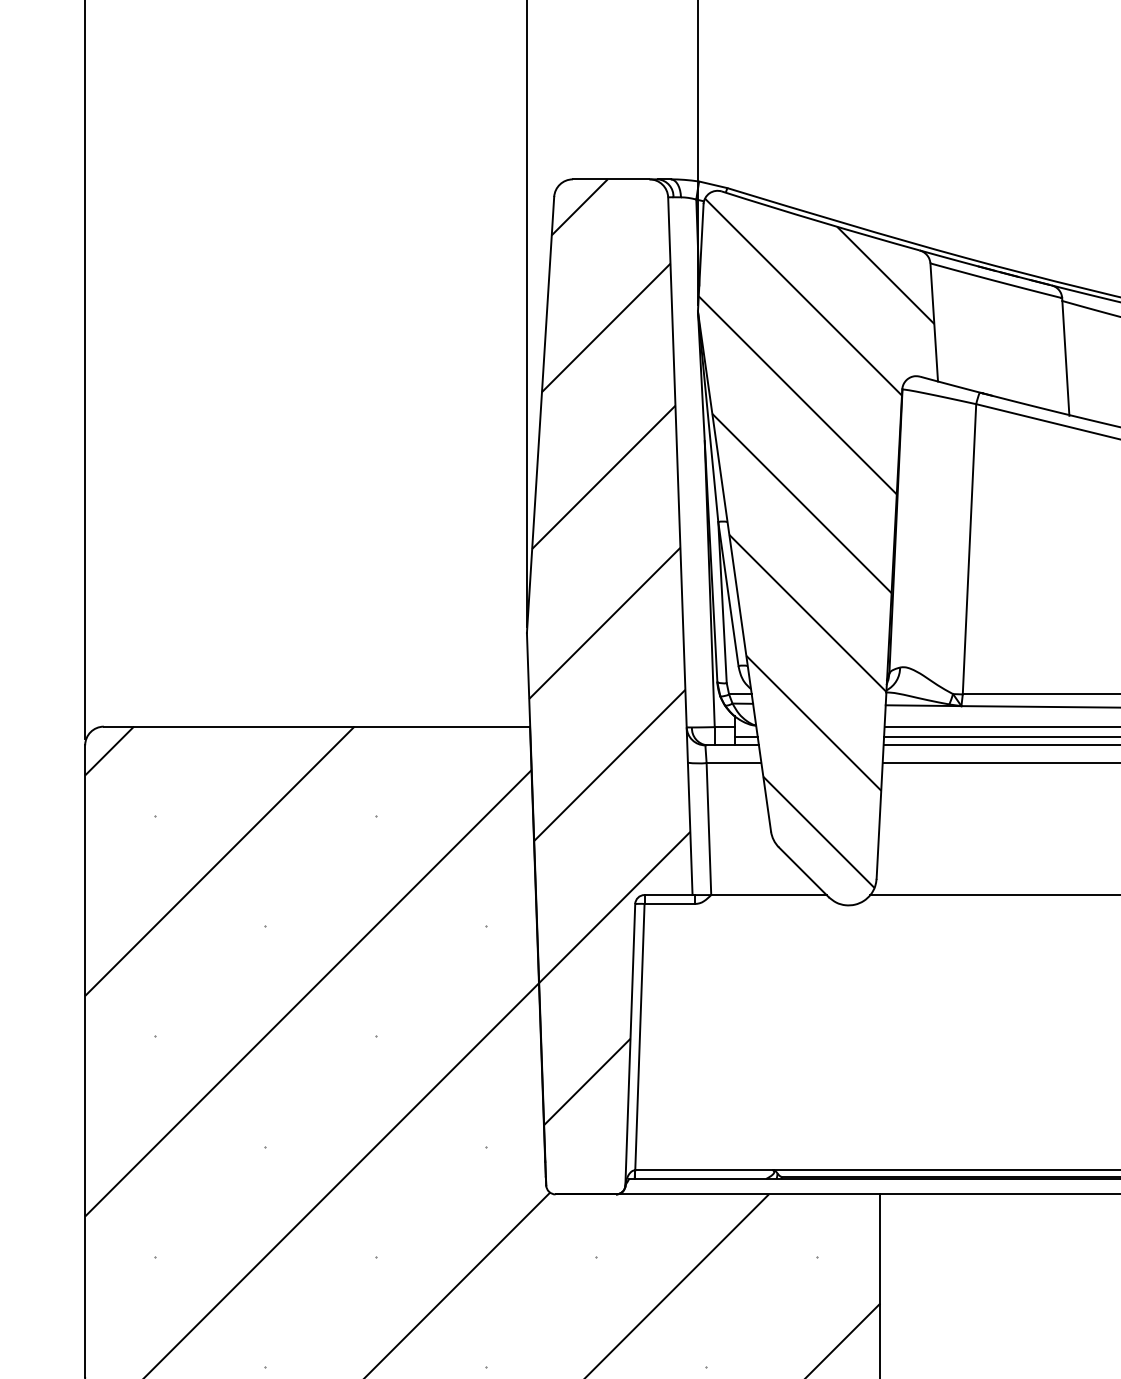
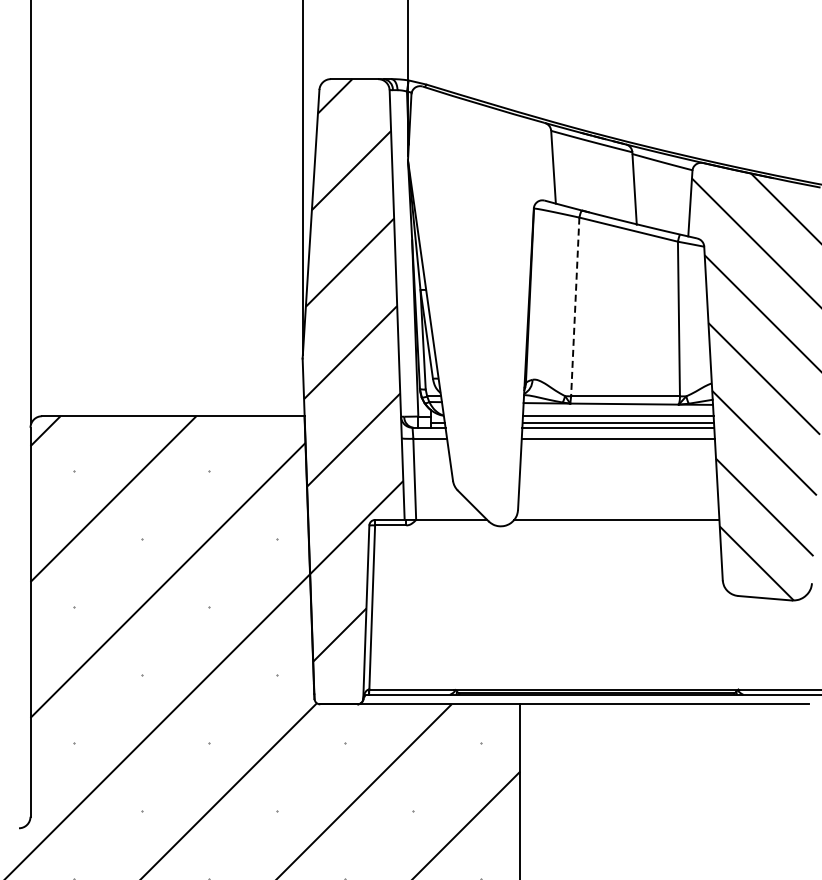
hatch: (815, 542) -> (480, 302), removed
line: (969, 550) -> (575, 307), solid -> dashed

